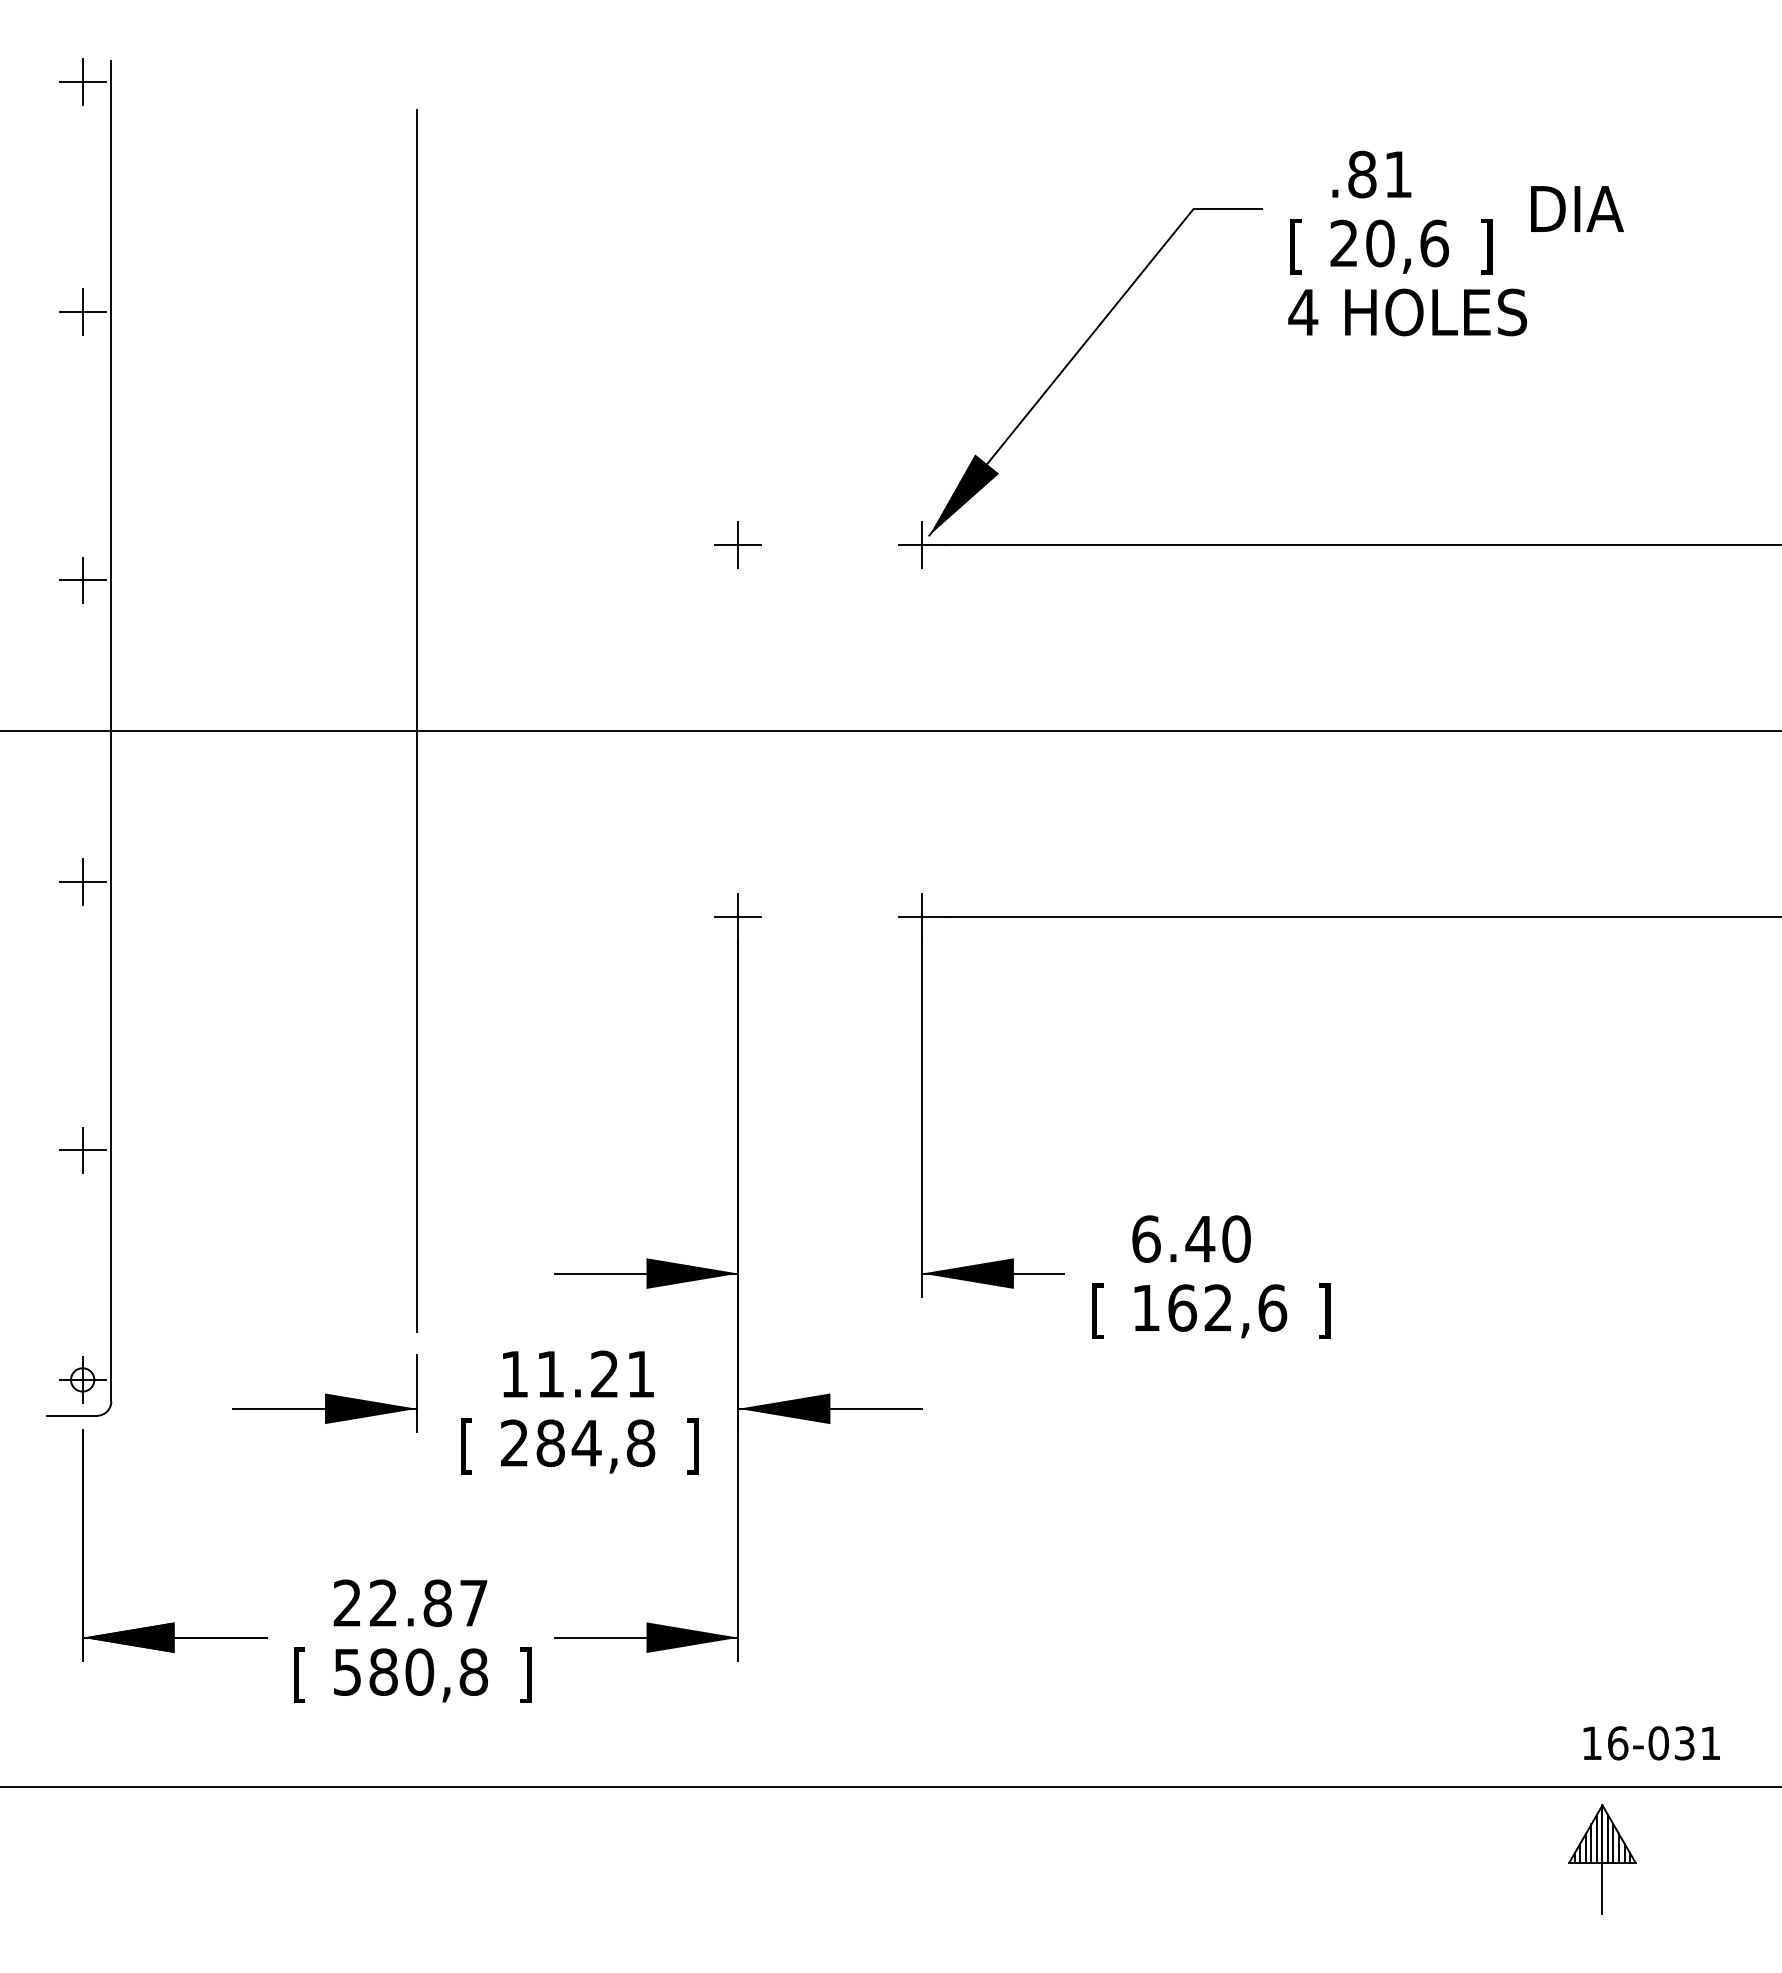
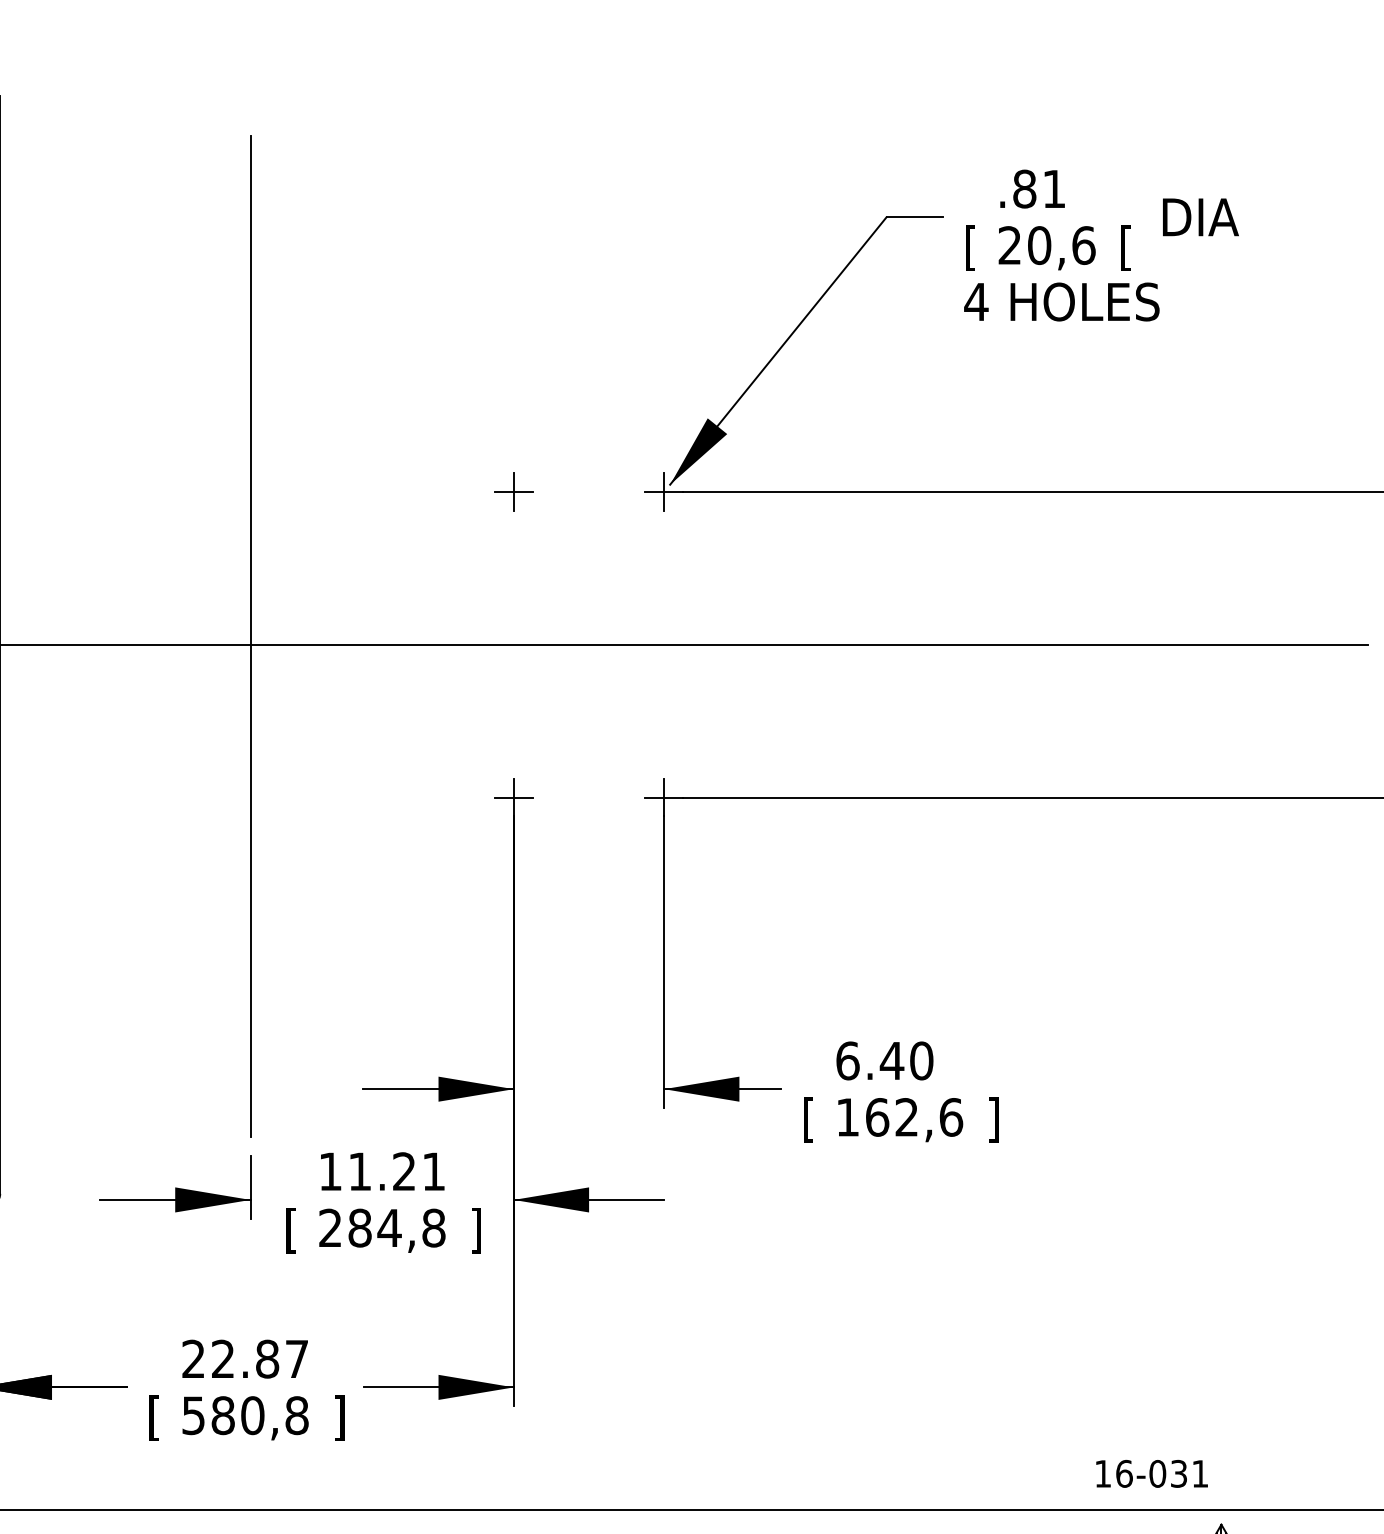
text: (1486, 246) -> (1126, 247), ] -> [
text: (1651, 1743) -> (1151, 1474), moved

